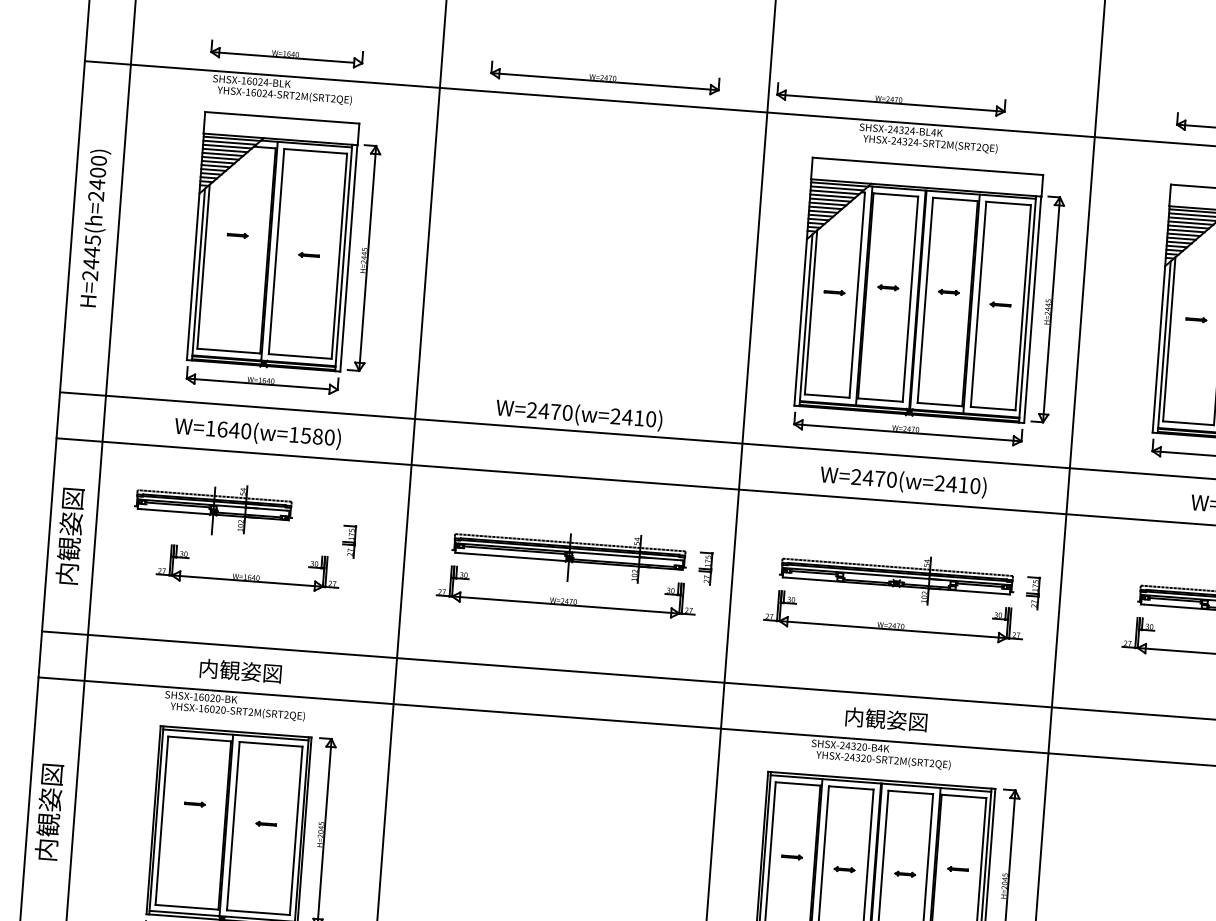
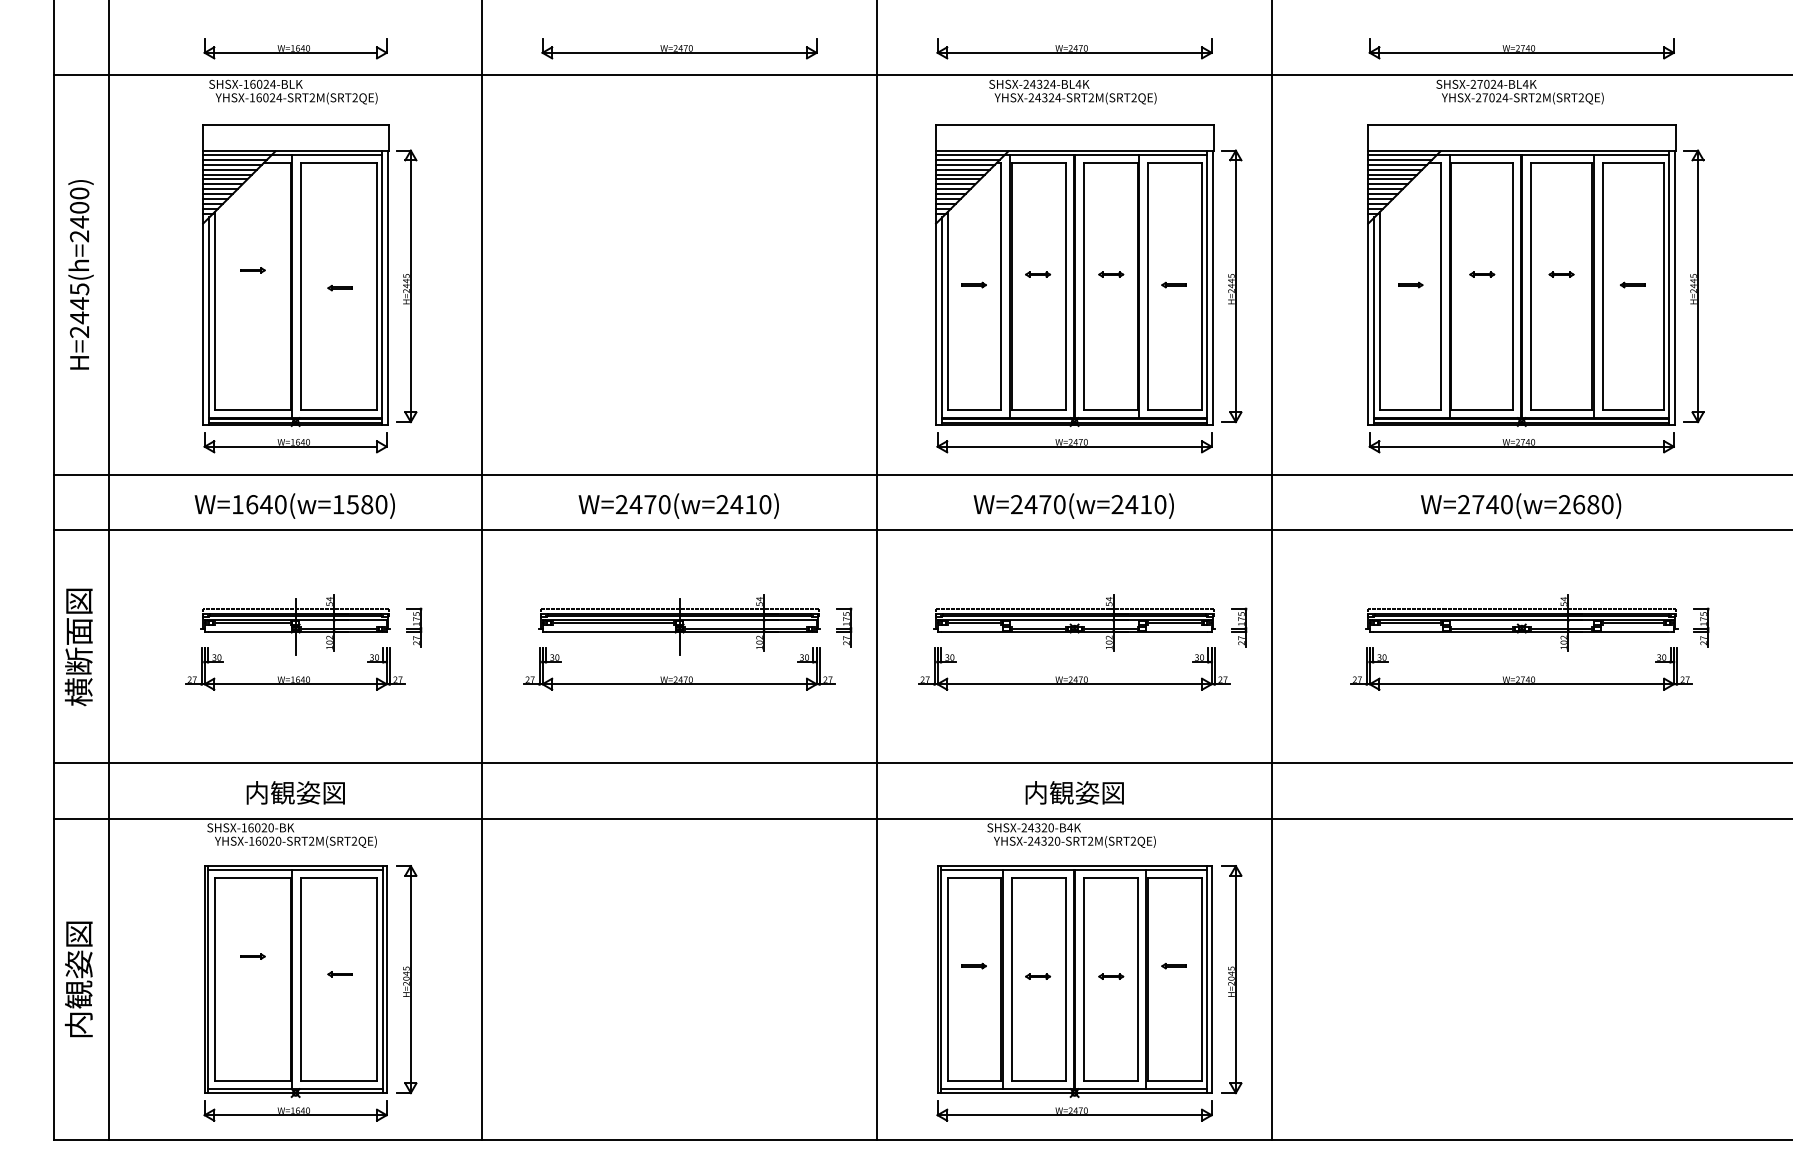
part: (891, 99) -> (1074, 48), moved
text: (579, 414) -> (678, 505), moved
part: (213, 508) -> (295, 624), moved
text: (68, 548) -> (78, 661), 内観姿図 -> 横断面図

